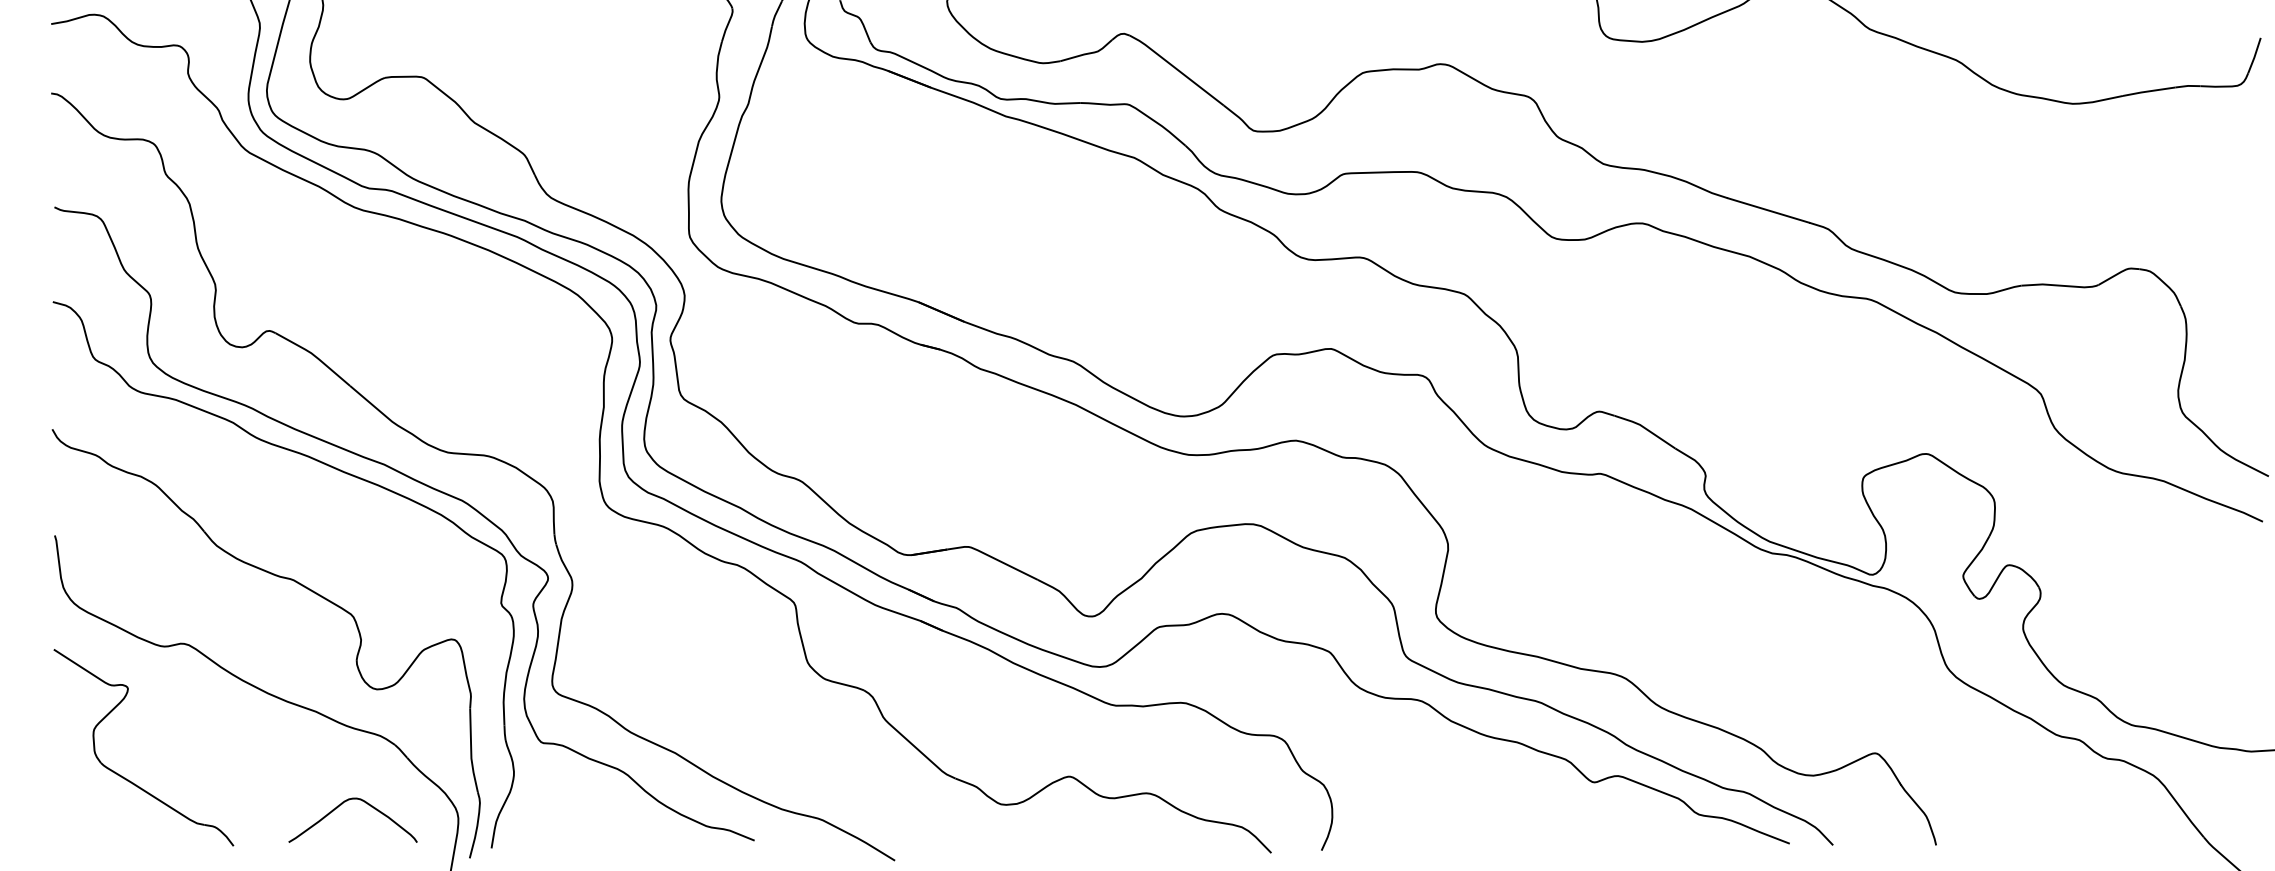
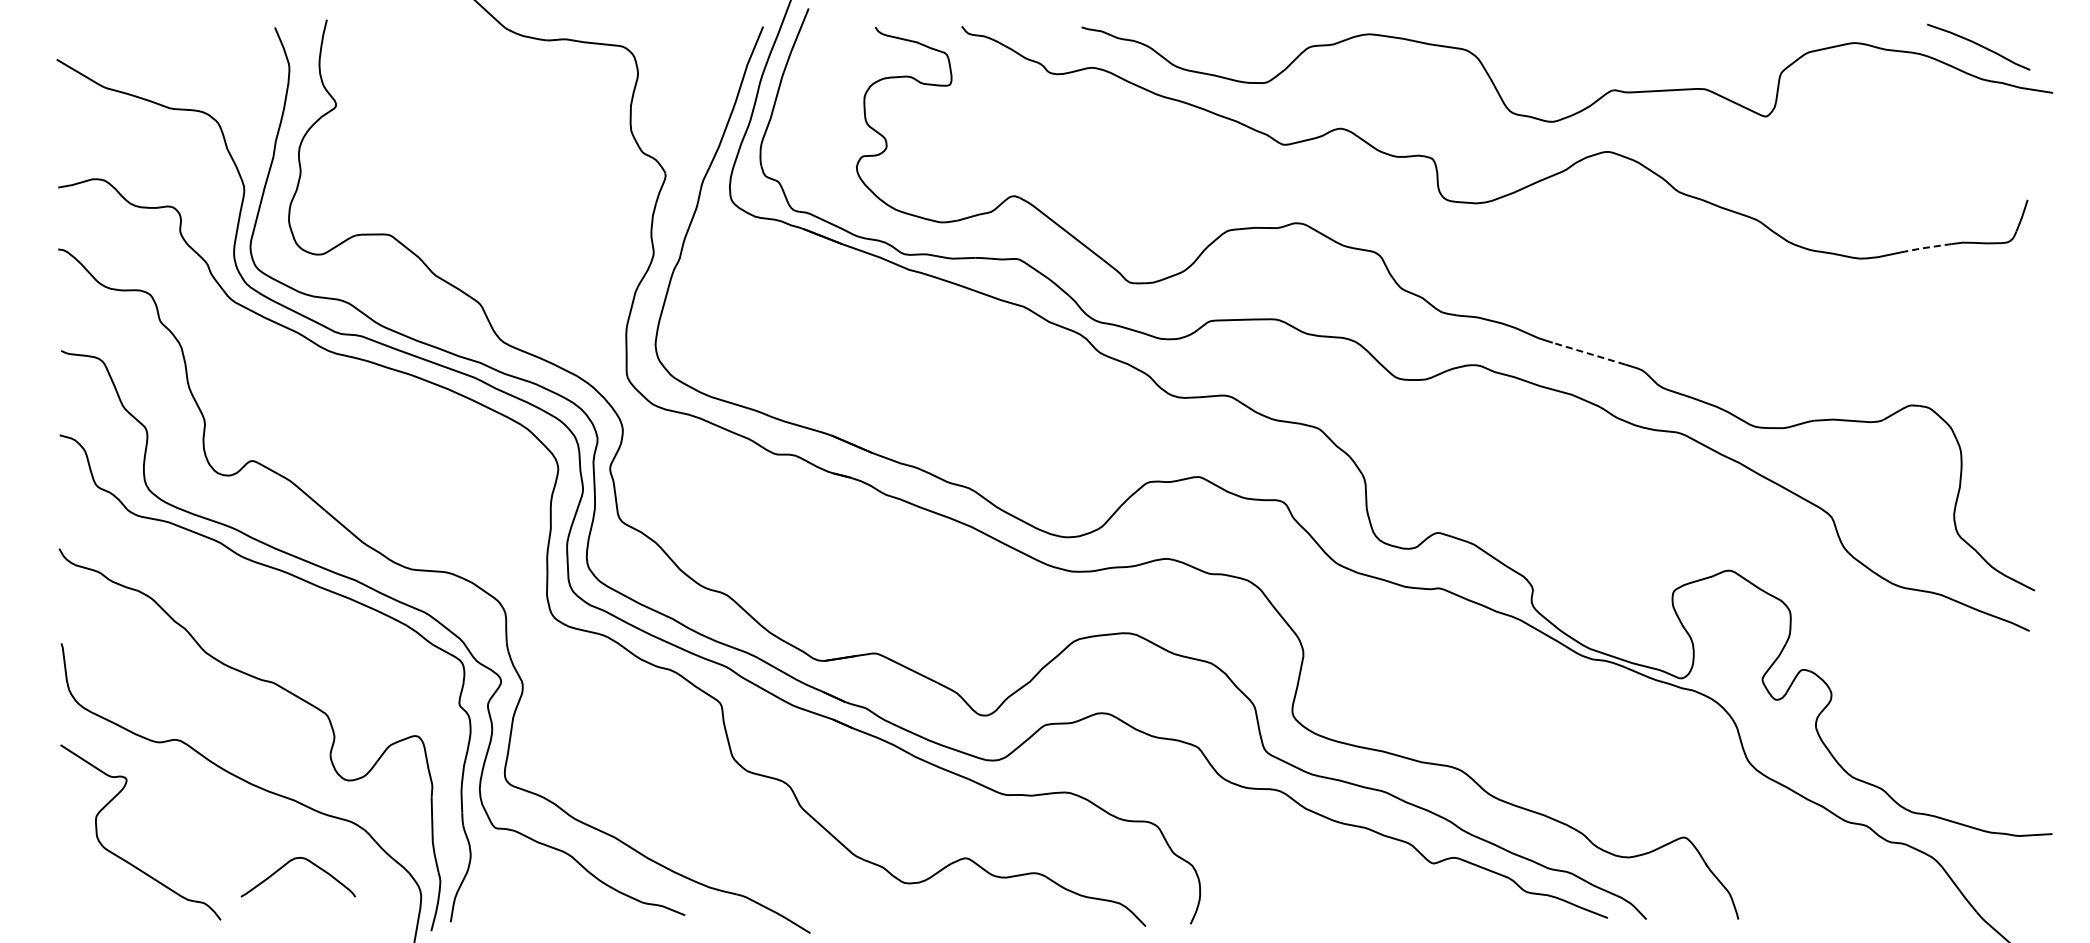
line: (2148, 91) -> (1927, 247), solid -> dashed
line: (1768, 210) -> (1588, 353), solid -> dashed
curve: (340, 806) -> (287, 864), moved

